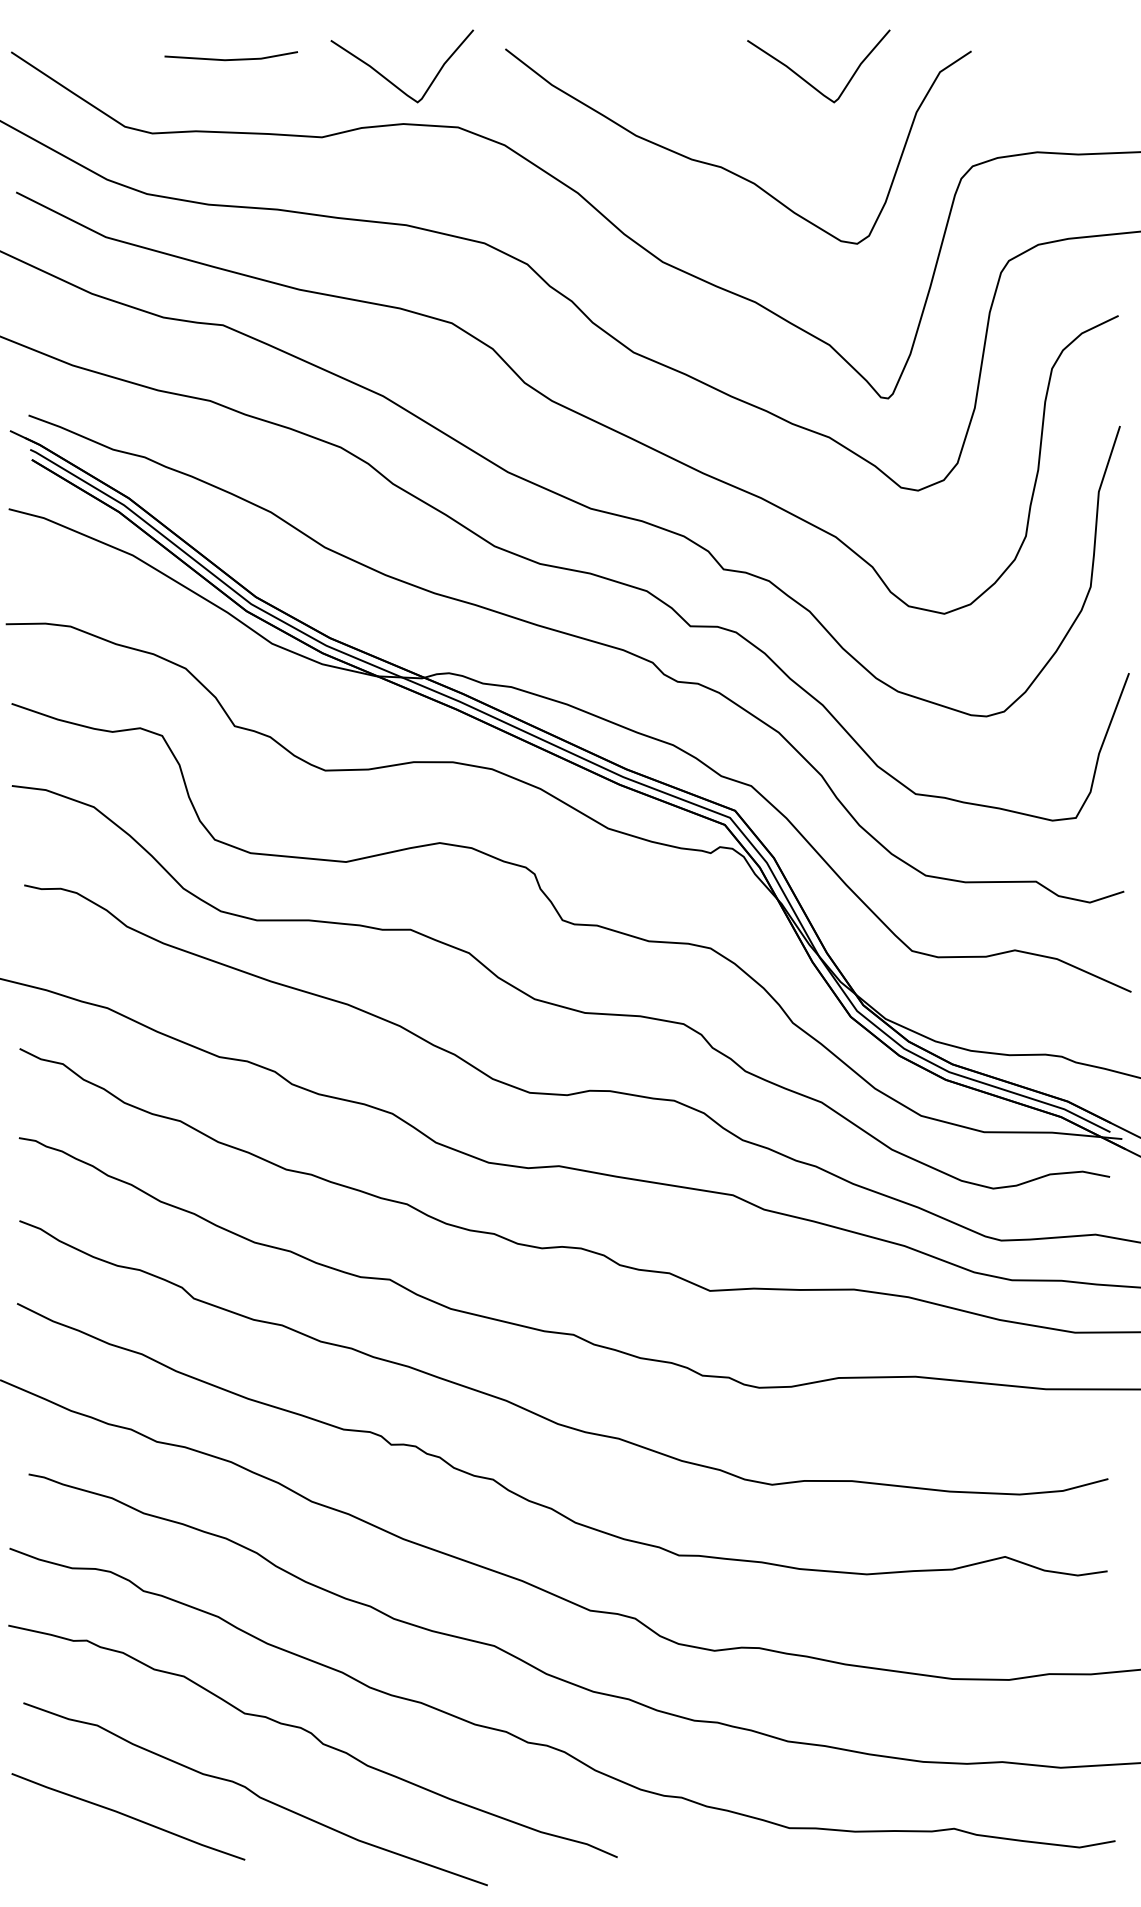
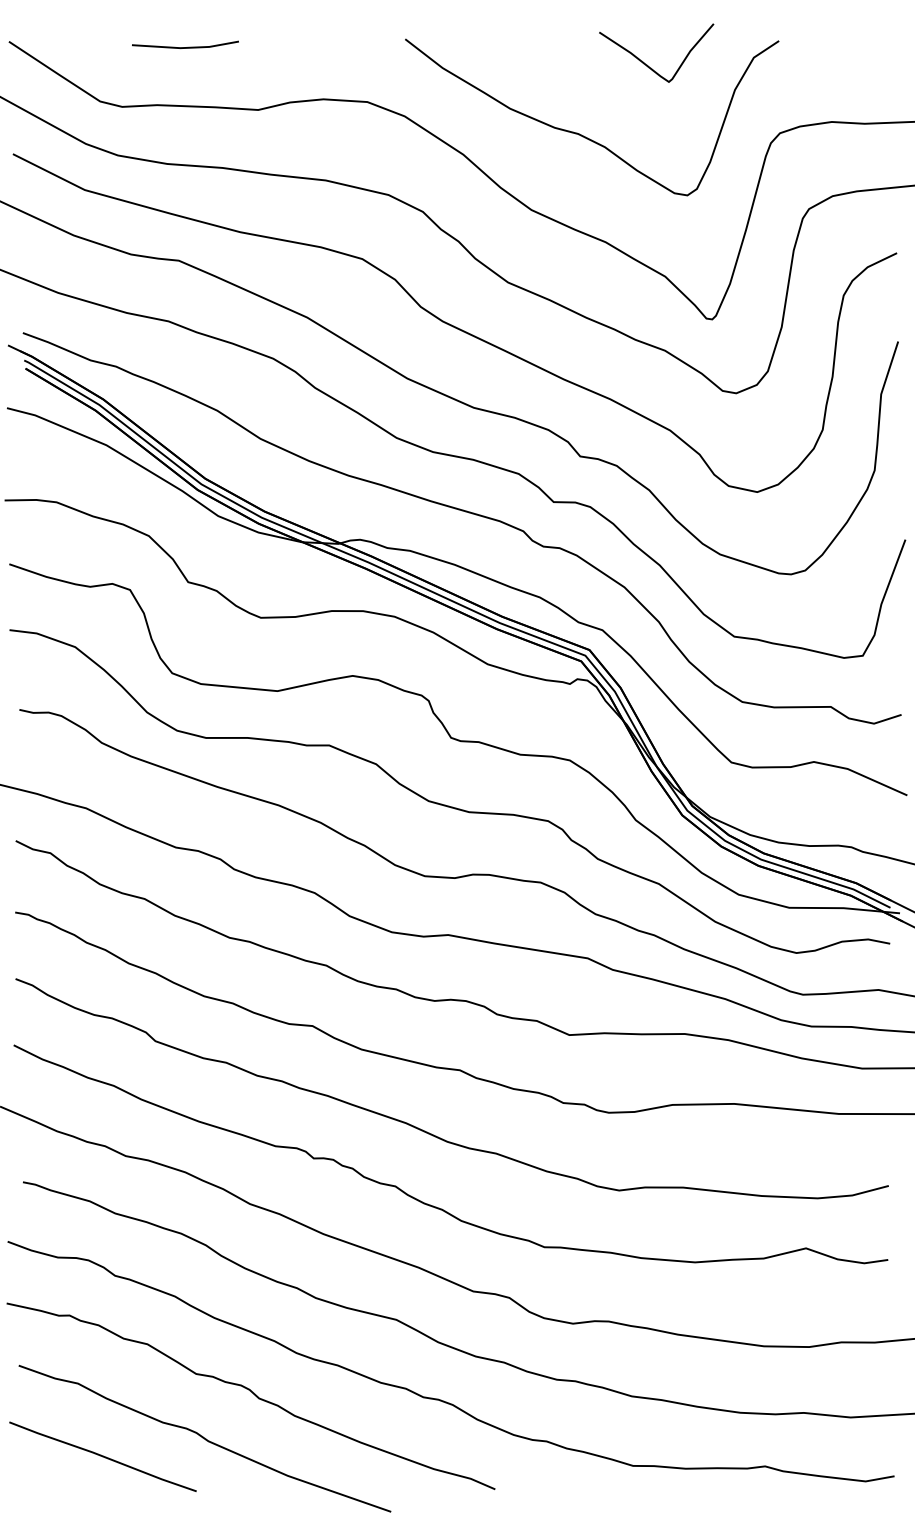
part: (390, 80) -> (313, 64), removed

